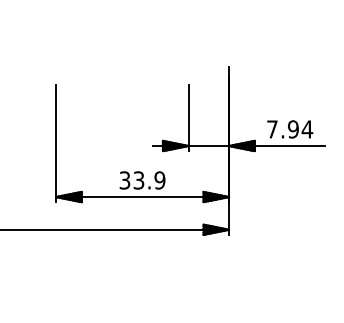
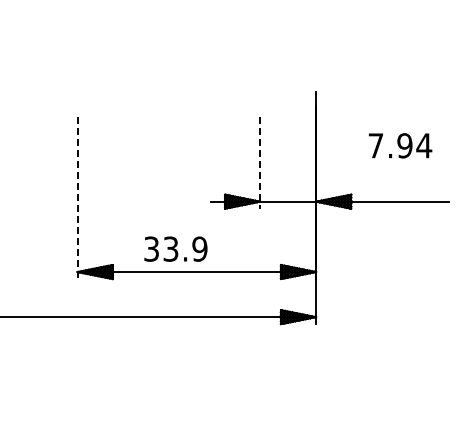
line: (188, 117) -> (260, 162), solid -> dashed
text: (290, 129) -> (400, 145), moved
line: (55, 143) -> (77, 198), solid -> dashed
text: (142, 179) -> (175, 248), moved

